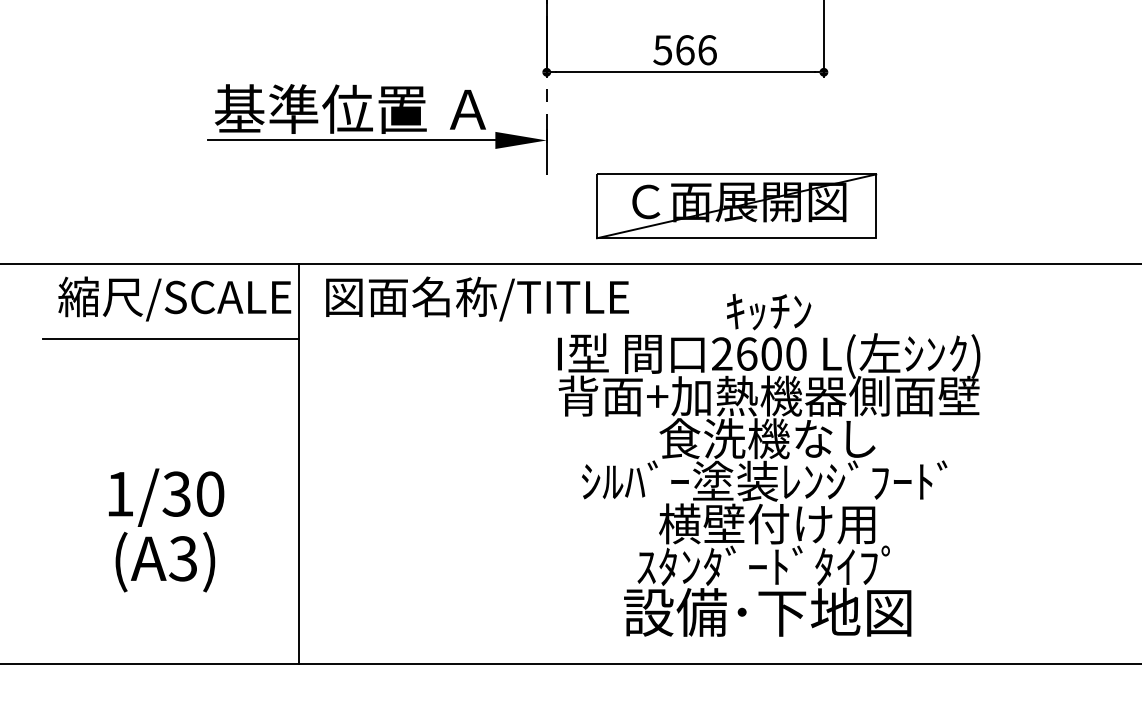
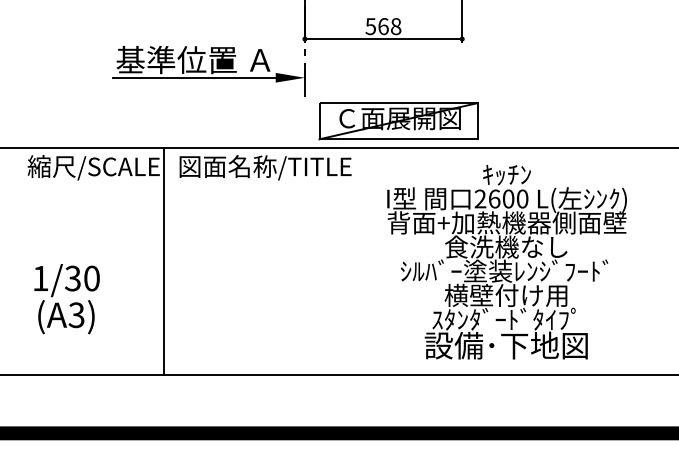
text: (708, 50) -> (396, 26), 566 -> 568
part: (736, 206) -> (398, 121), moved
line: (170, 339) -> (91, 190), removed
text: (768, 464) -> (506, 261), moved
text: (165, 531) -> (66, 299), moved

